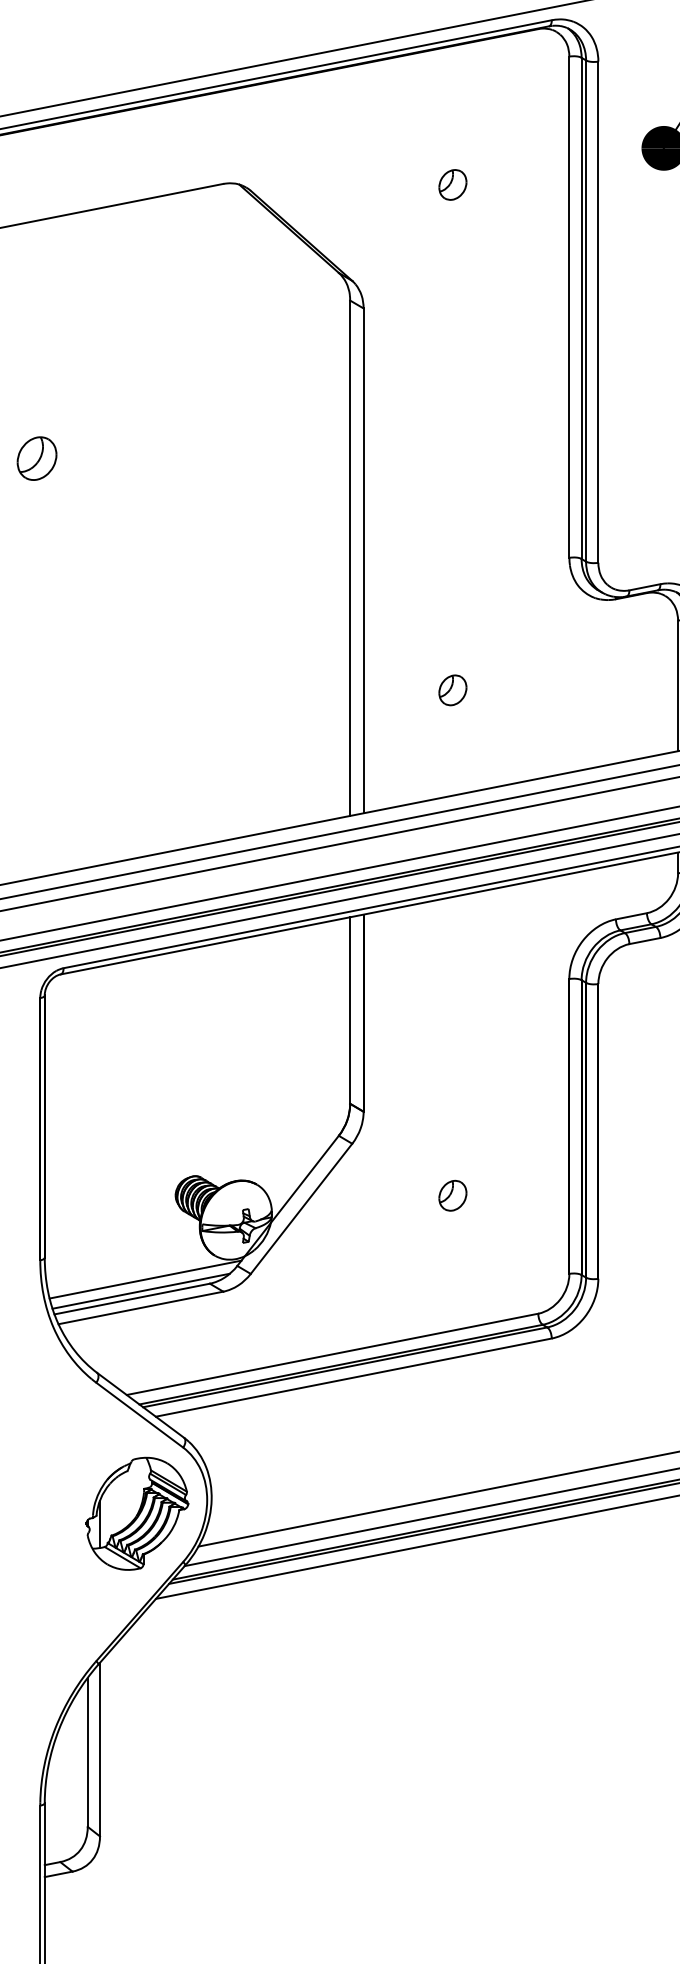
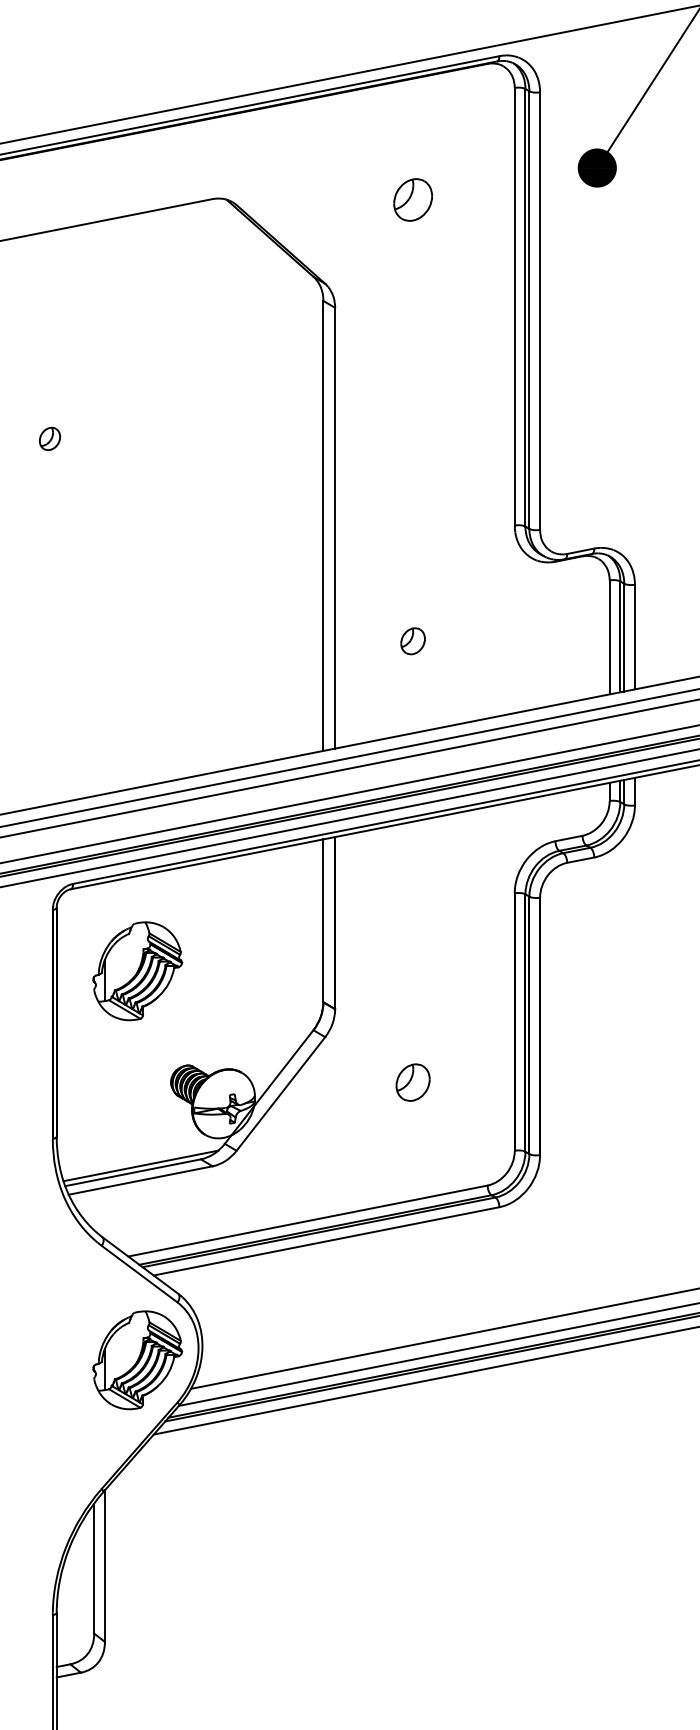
part: (452, 184) -> (412, 199), size x1.6
part: (36, 458) -> (49, 438), size x0.6
part: (137, 1068) -> (137, 971), added
part: (452, 1195) -> (412, 1082), size x1.4
line: (145, 1279) -> (144, 1155), removed

